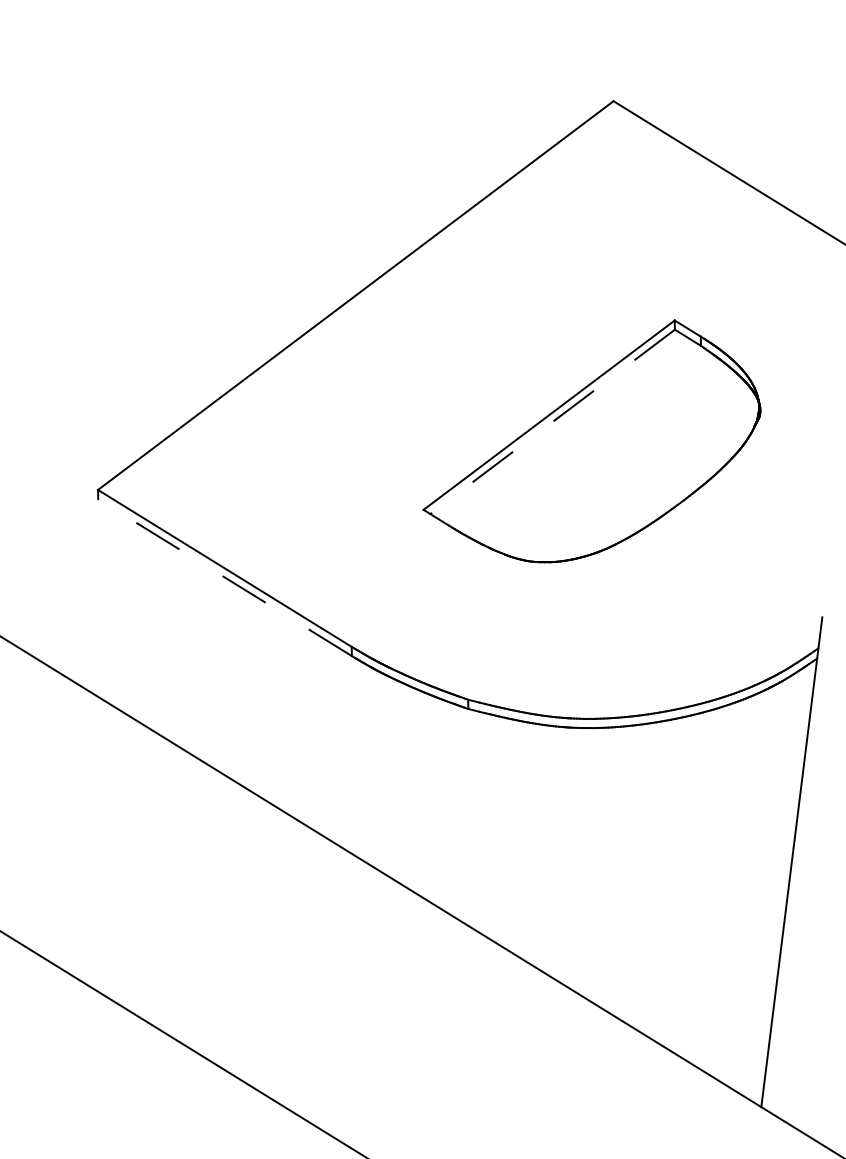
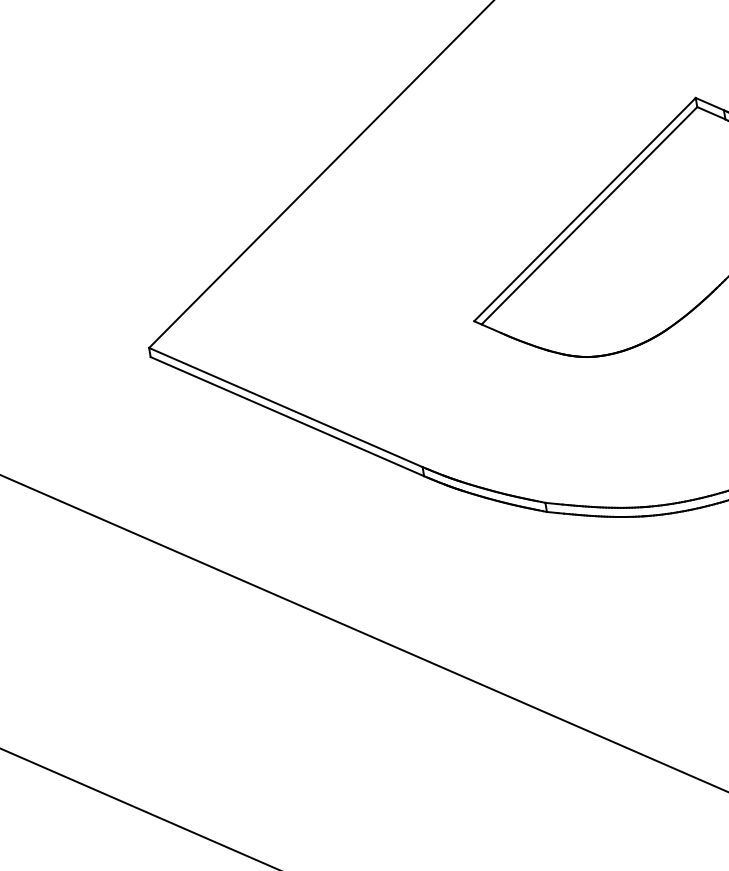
line: (552, 422) -> (589, 216), dashed -> solid
line: (224, 577) -> (286, 416), dashed -> solid

